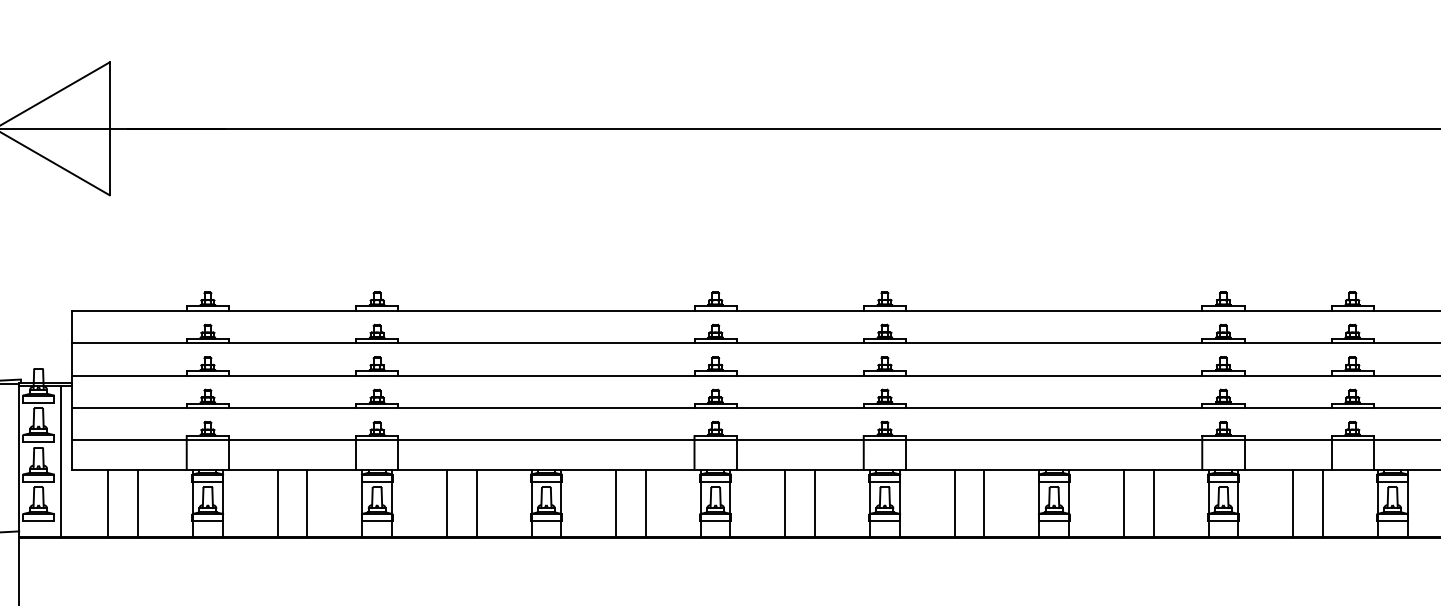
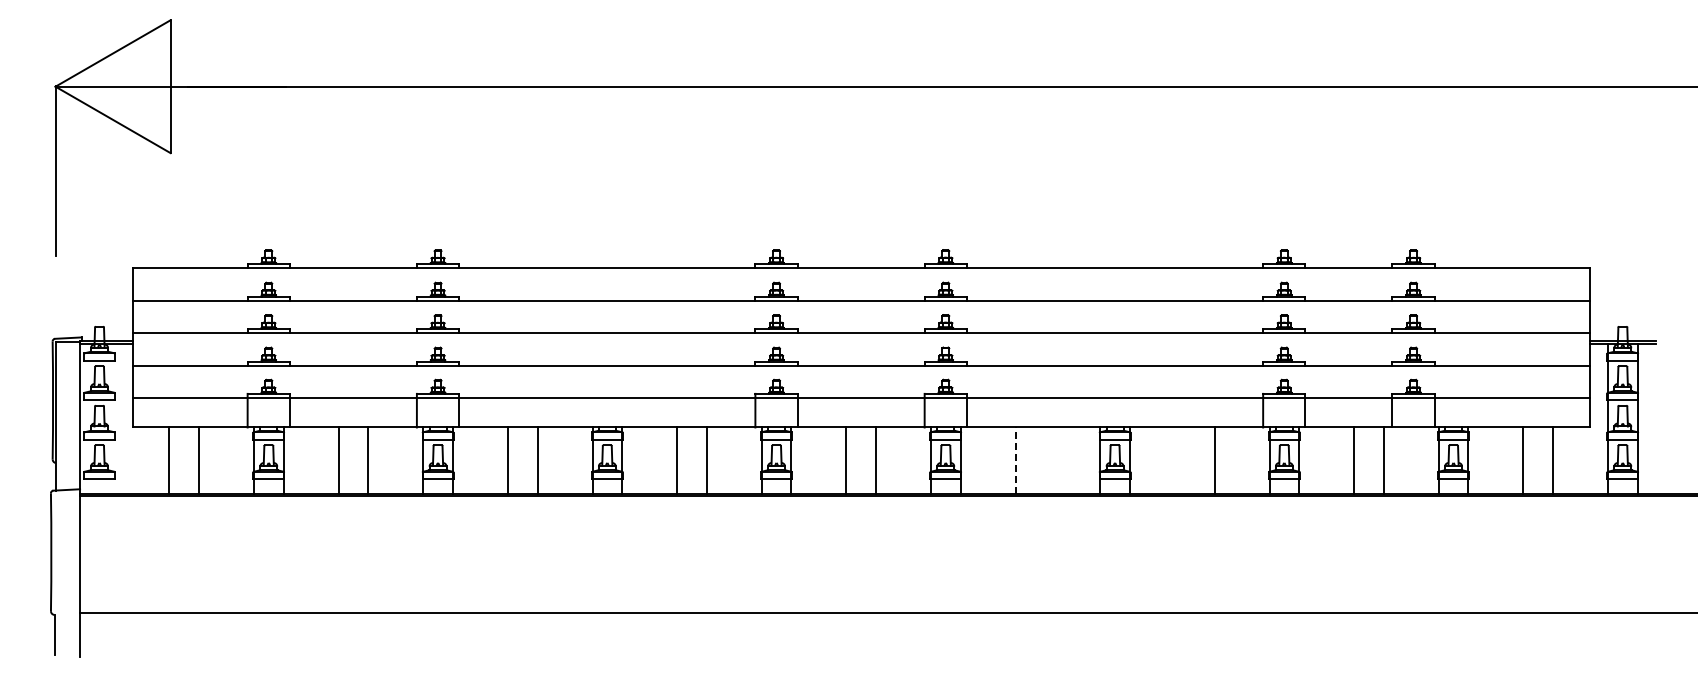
line: (60, 460) -> (121, 418), removed
line: (954, 502) -> (1015, 460), solid -> dashed
line: (984, 502) -> (1045, 460), removed
line: (1123, 502) -> (1184, 460), removed

